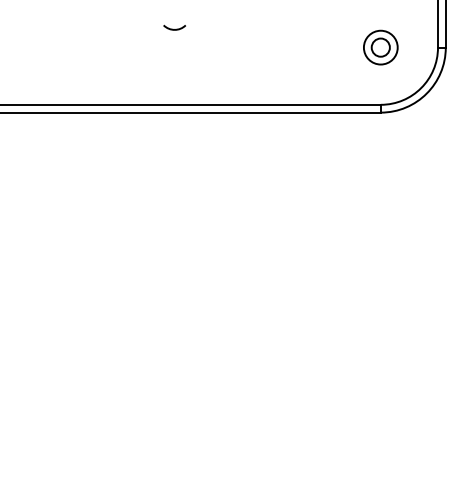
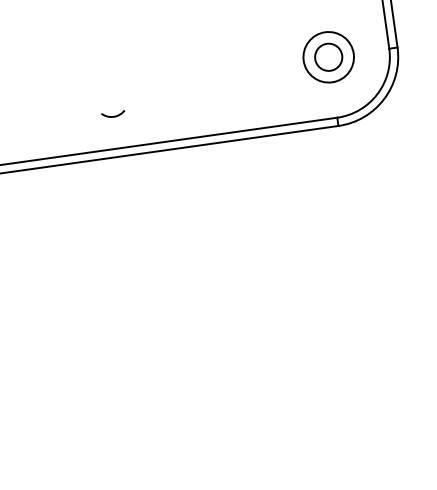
arc: (174, 29) -> (113, 116), moved
part: (380, 47) -> (328, 57), size x1.4

